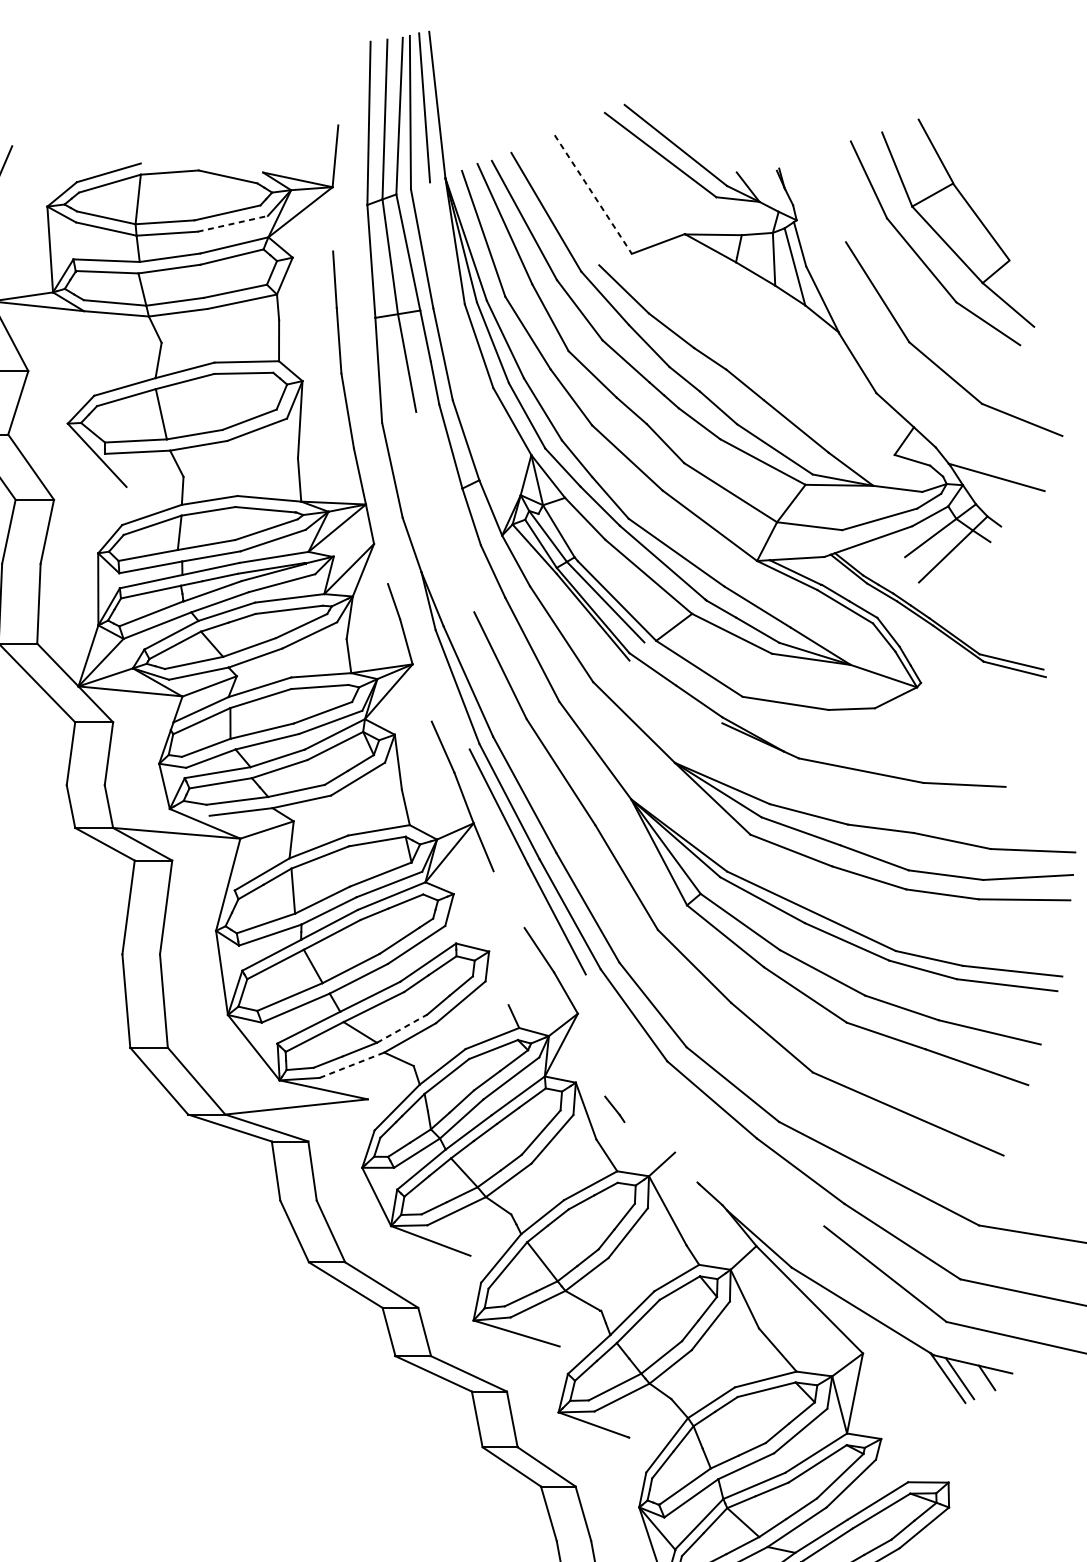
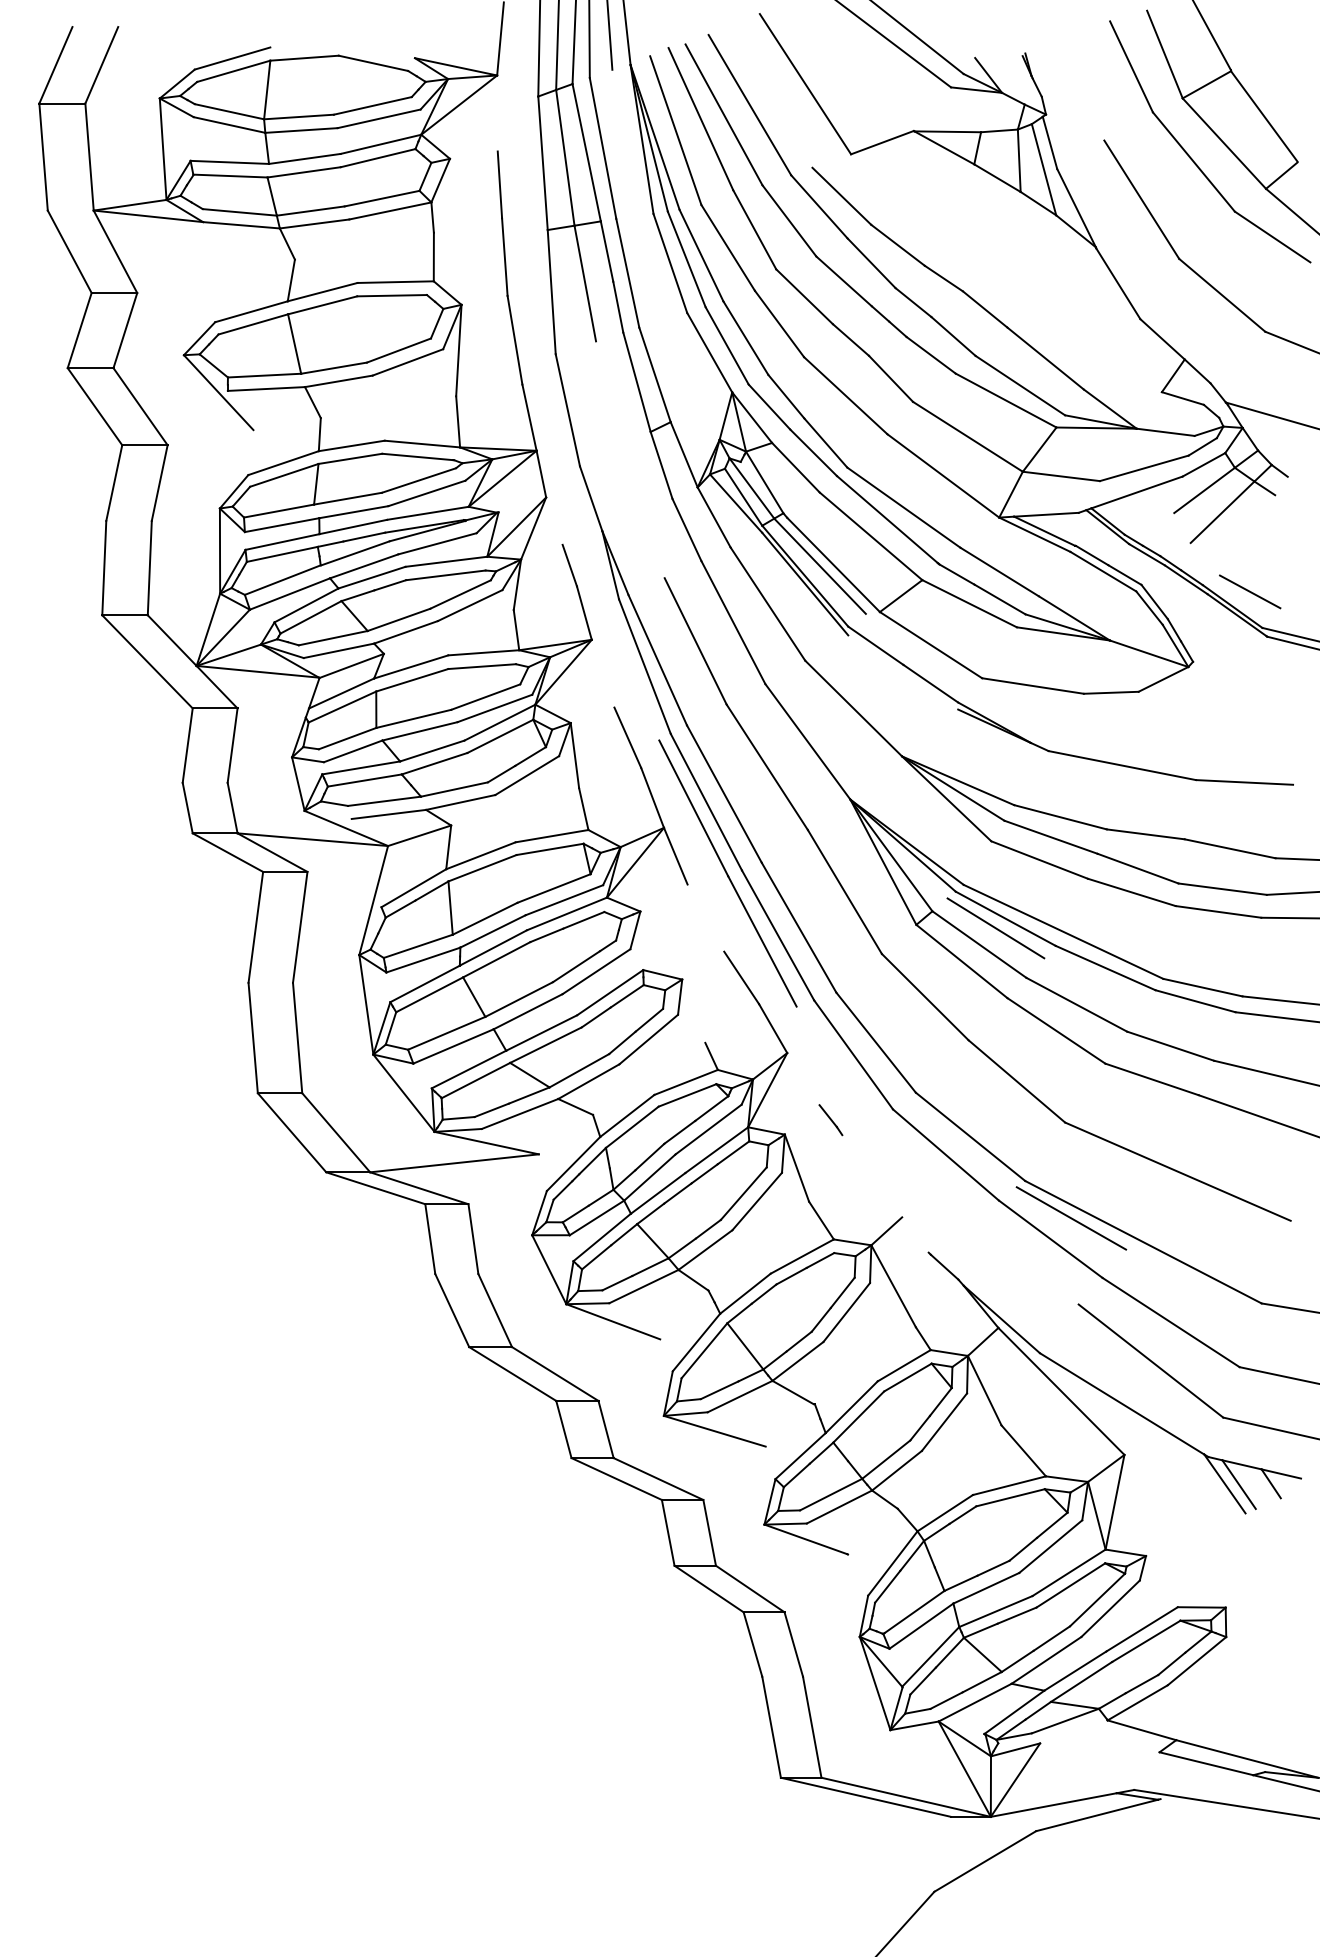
line: (593, 194) -> (805, 84), dashed -> solid
line: (233, 223) -> (379, 118), dashed -> solid
line: (969, 623) -> (1250, 591), added
line: (753, 908) -> (995, 928), added
line: (402, 1028) -> (579, 1070), dashed -> solid
line: (352, 1064) -> (520, 1113), dashed -> solid
line: (614, 1109) -> (830, 1120), moved
line: (818, 1153) -> (1071, 1218), added

